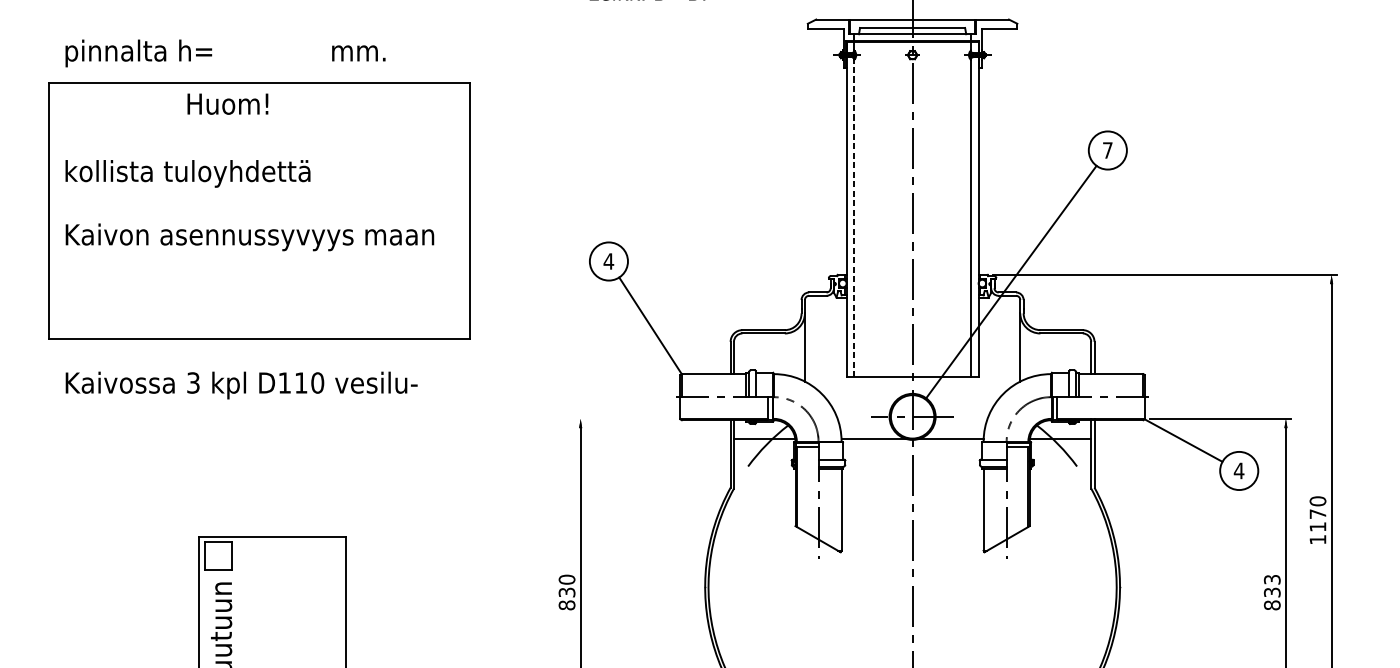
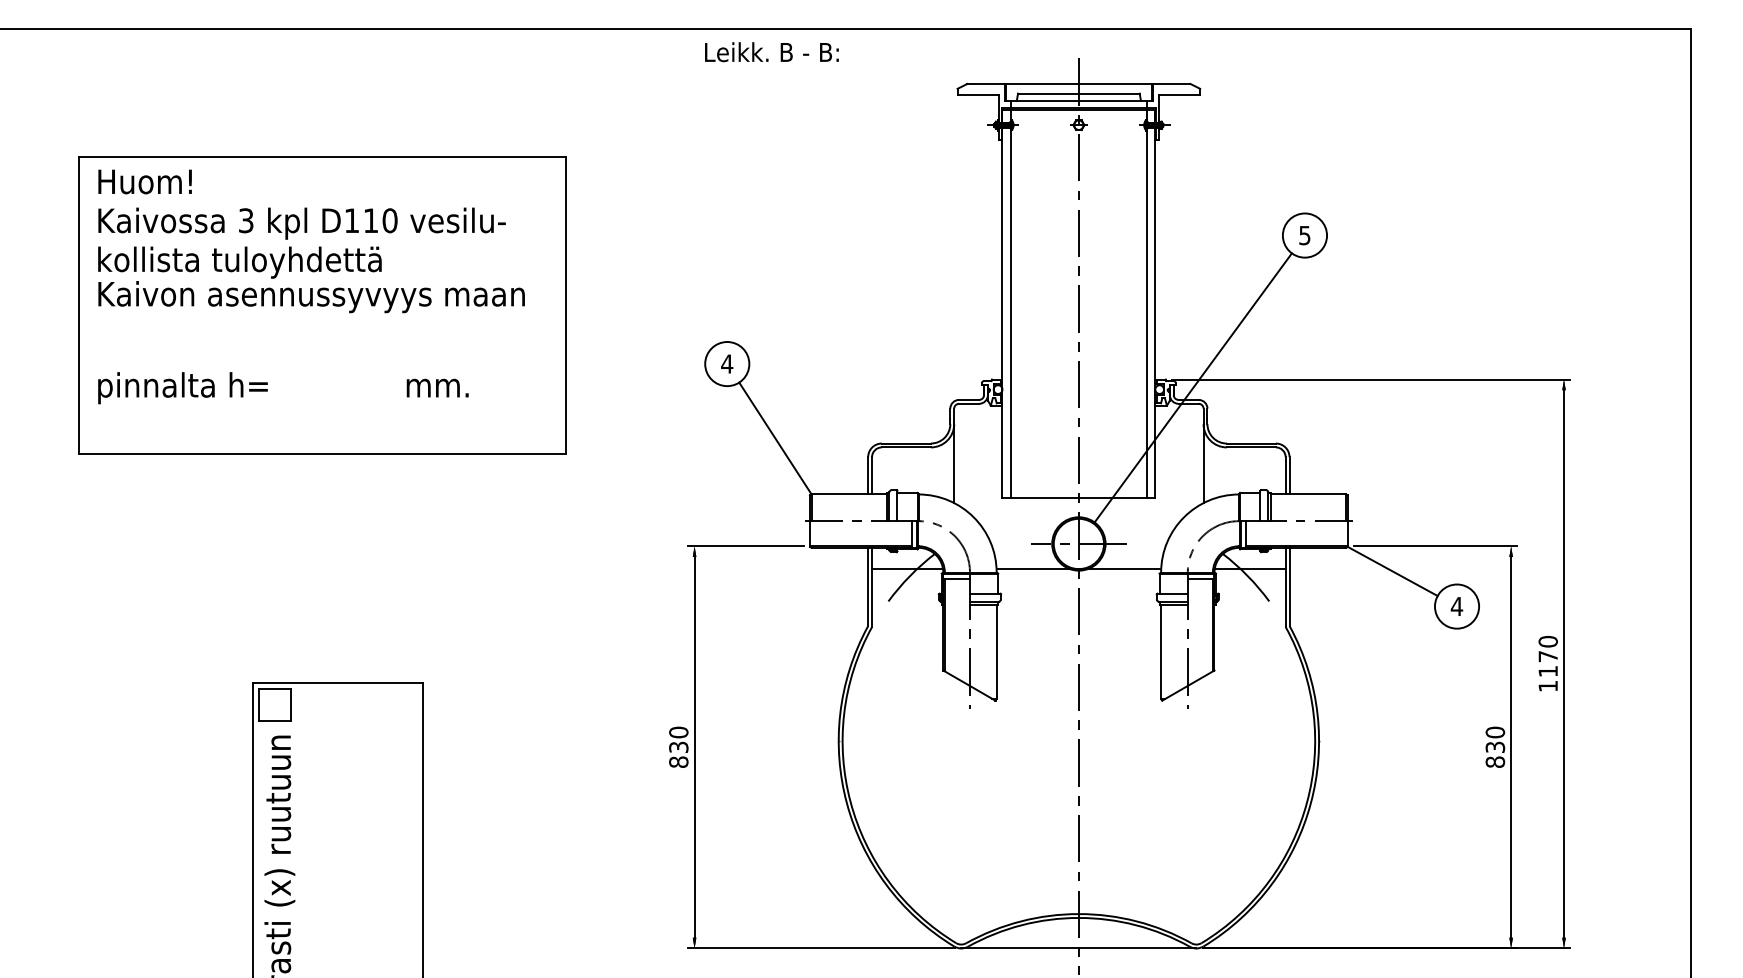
text: (225, 53) -> (283, 388), moved
text: (227, 103) -> (144, 181), moved
text: (1107, 150) -> (1304, 235), 7 -> 5
line: (853, 217) -> (1010, 313), dashed -> solid
text: (249, 237) -> (311, 297), moved
text: (241, 385) -> (301, 223), moved
line: (624, 419) -> (745, 546), added
text: (1272, 579) -> (1495, 732), 833 -> 830

